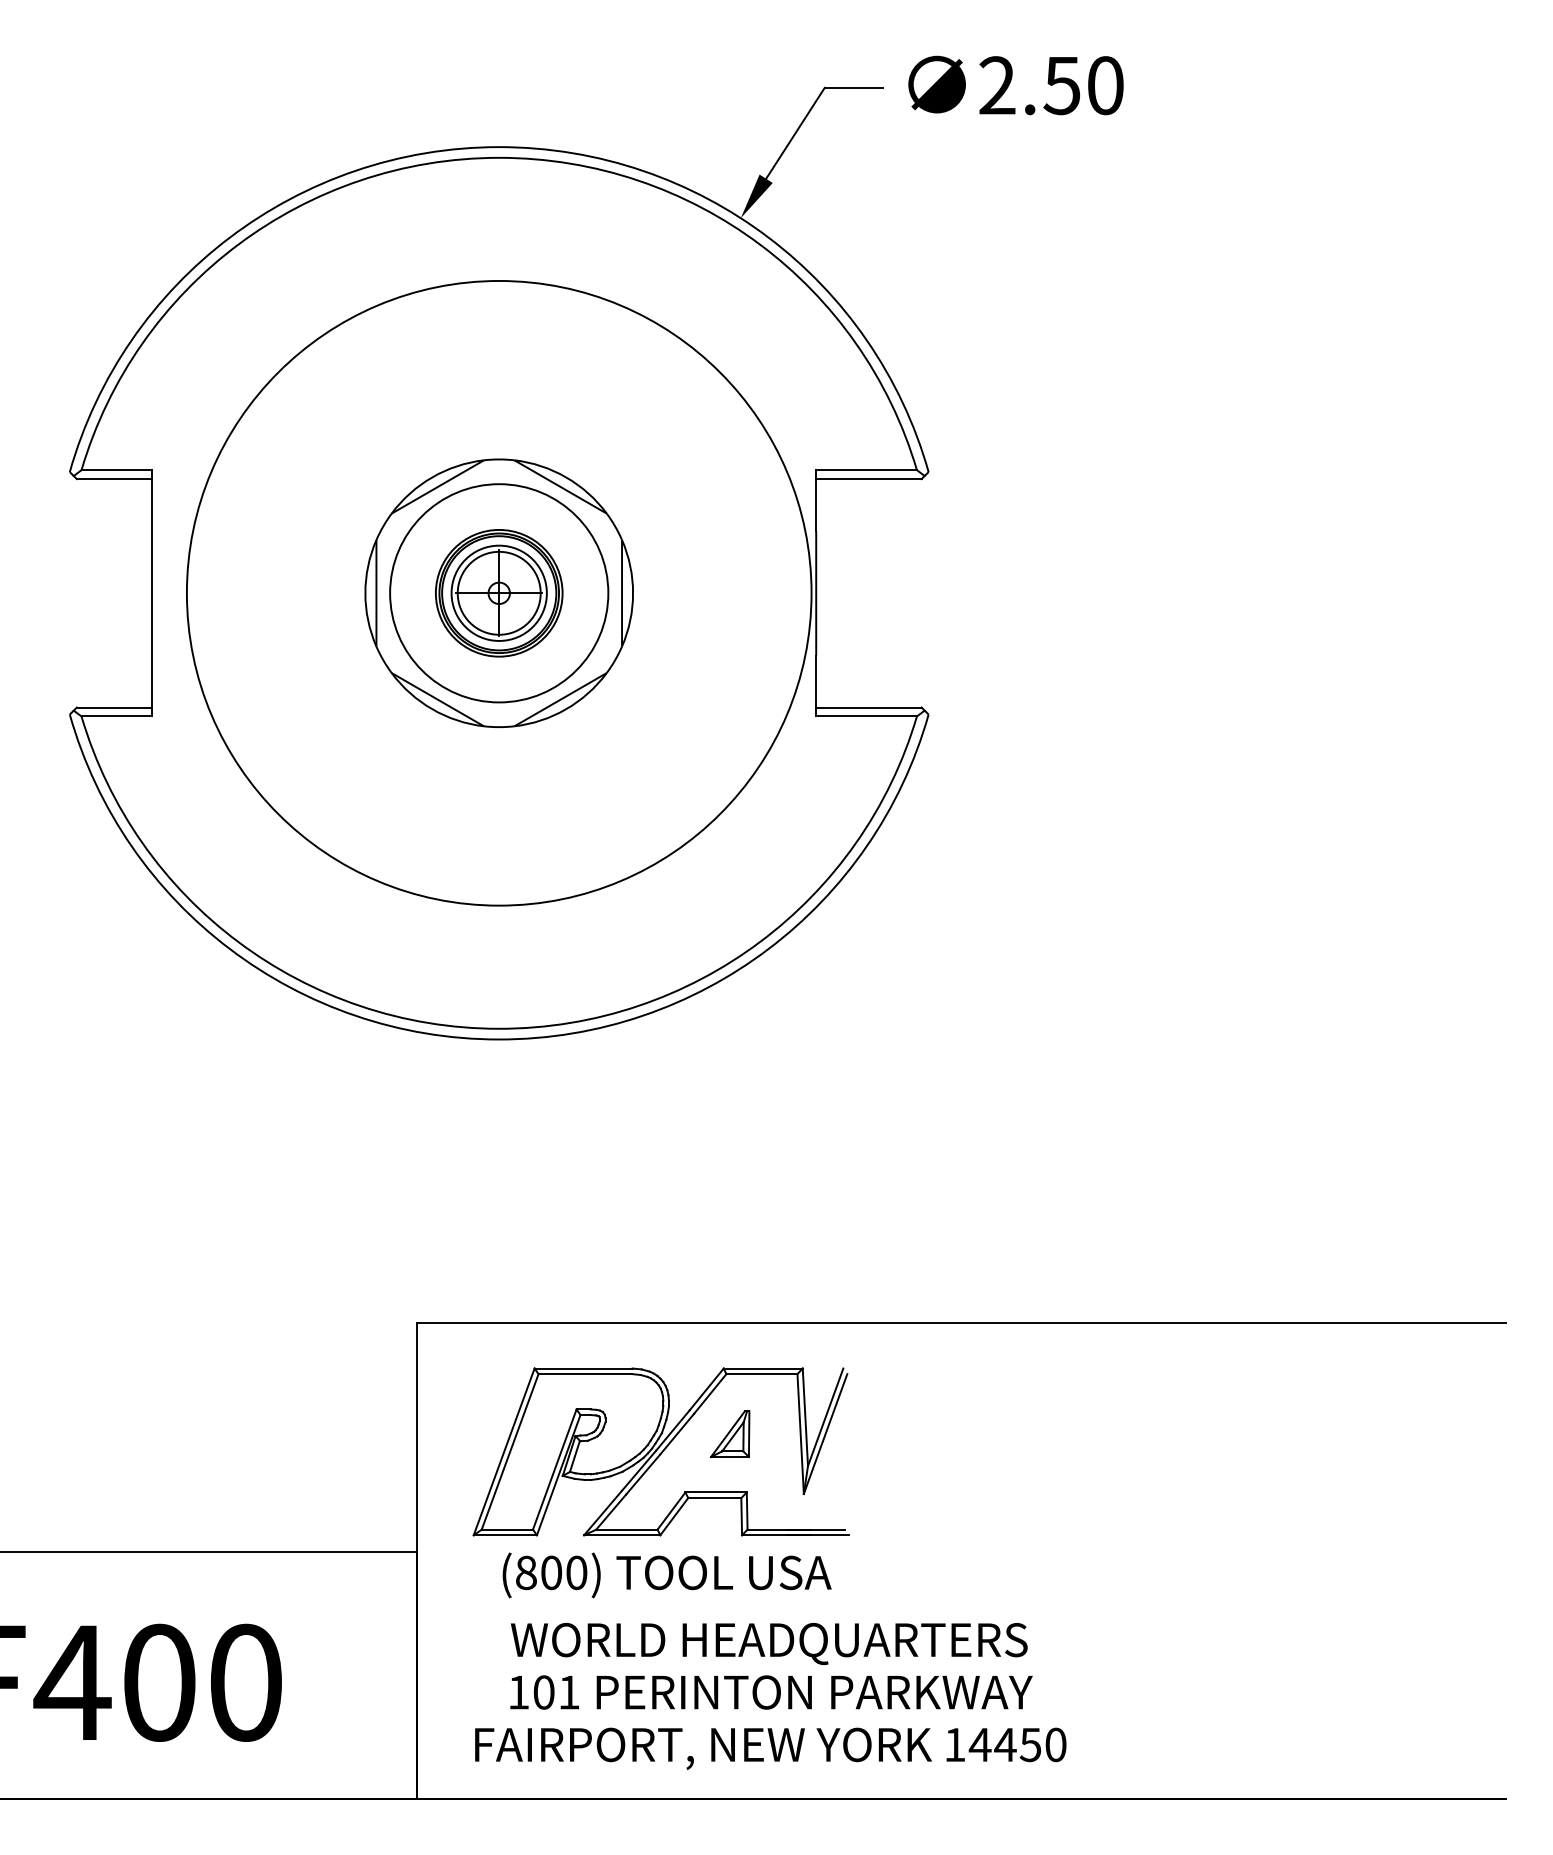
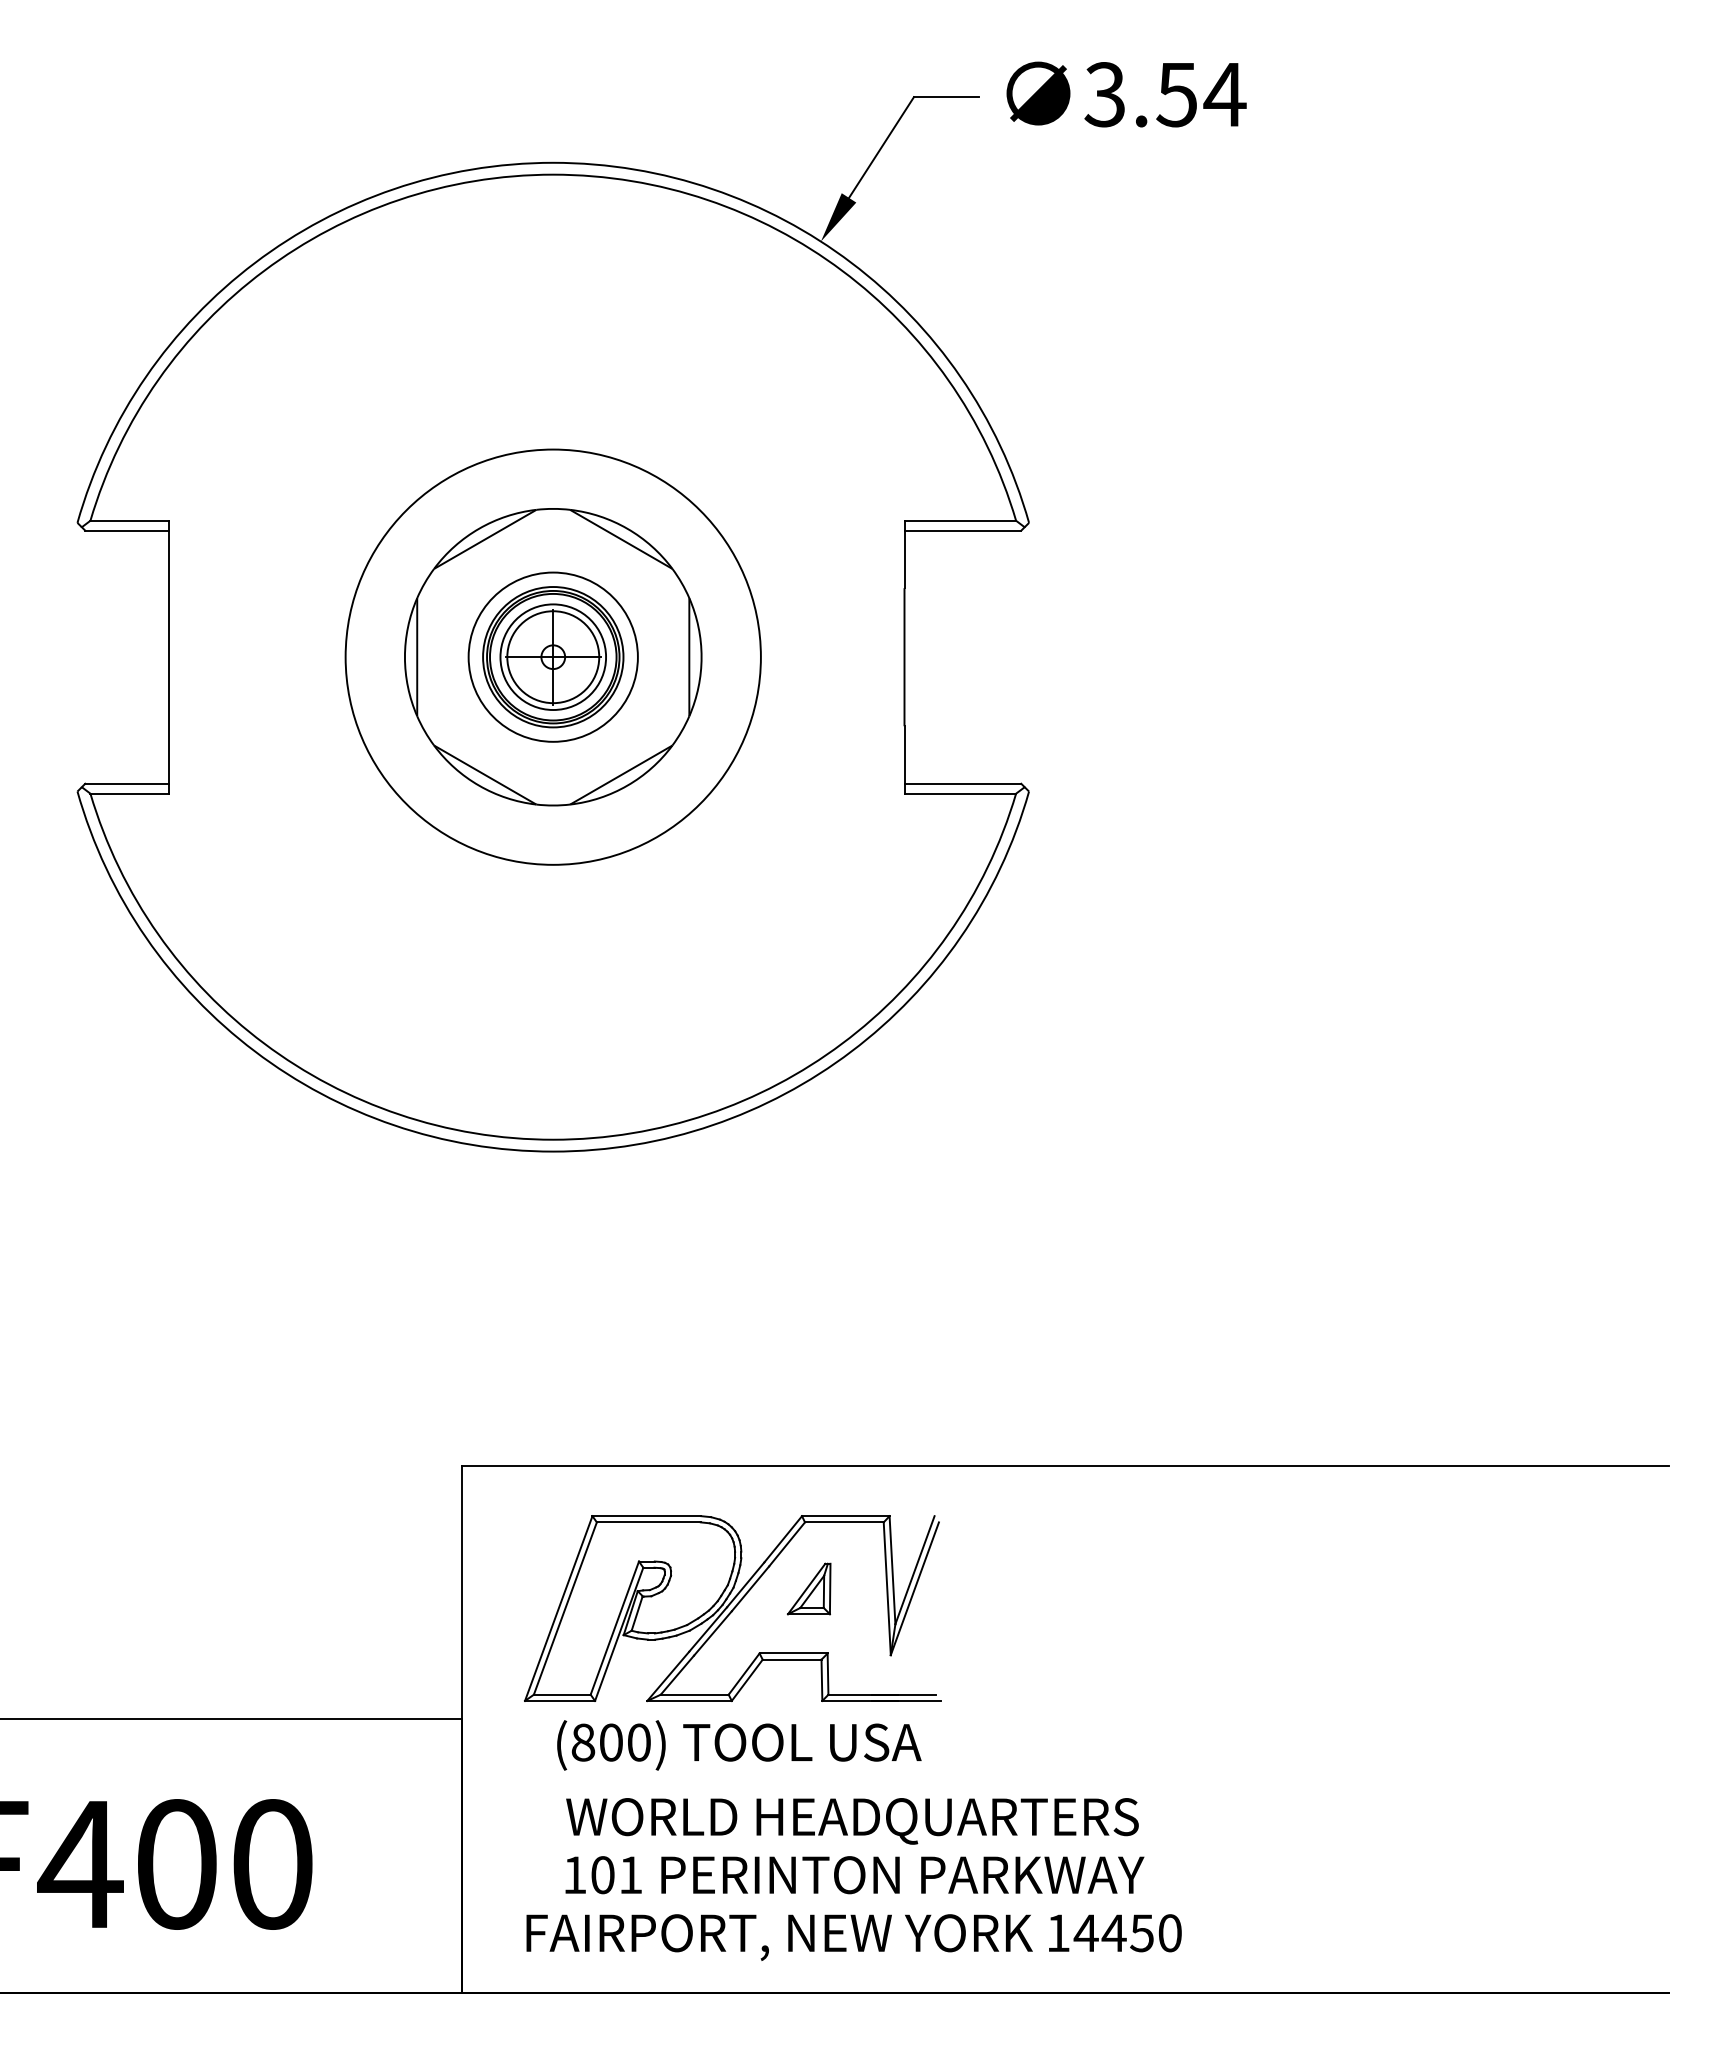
text: (1051, 85) -> (1165, 94), 2.50 -> 3.54
circle: (499, 593) -> (553, 657), size x0.6
circle: (499, 593) -> (553, 657), size x0.7

